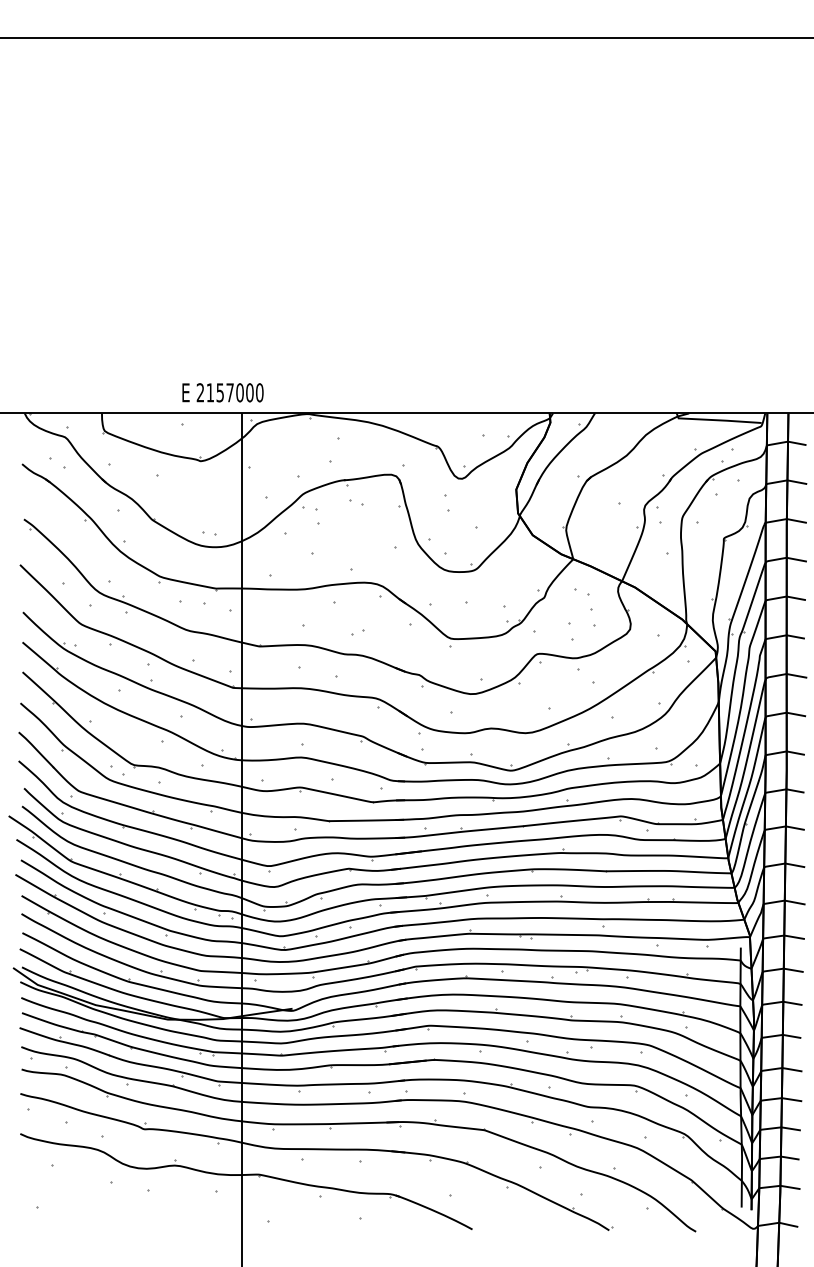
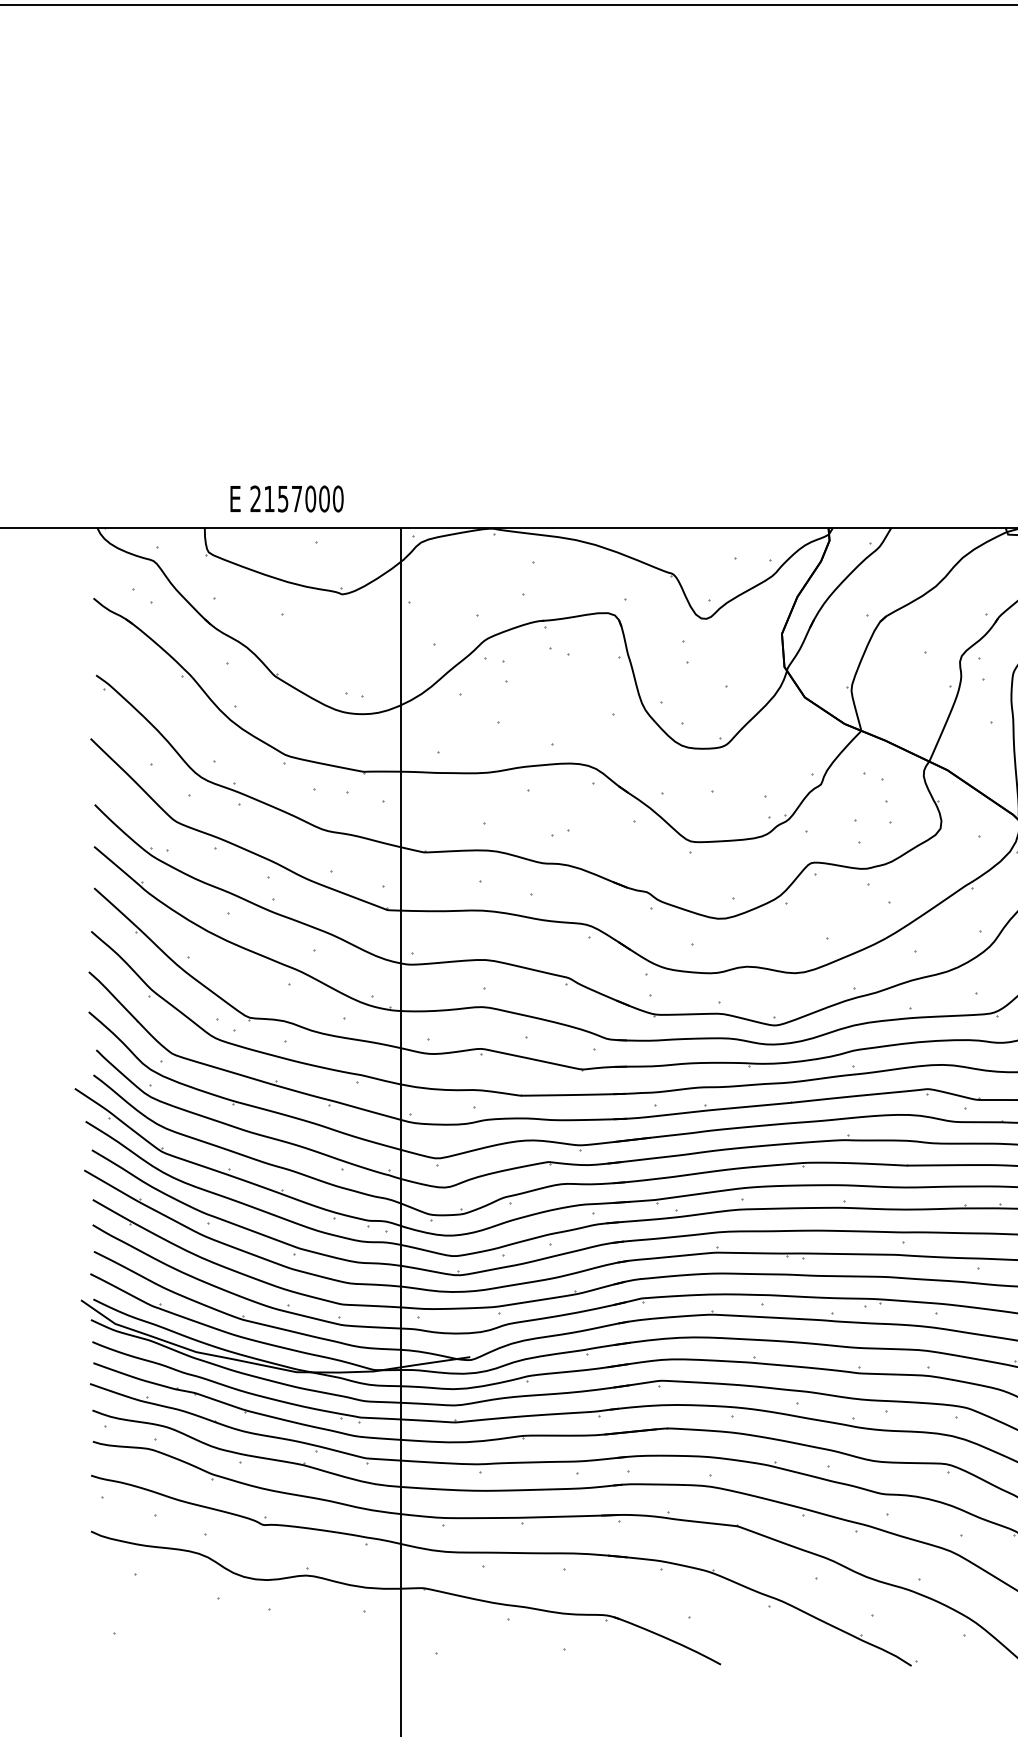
text: (222, 392) -> (286, 498), moved

